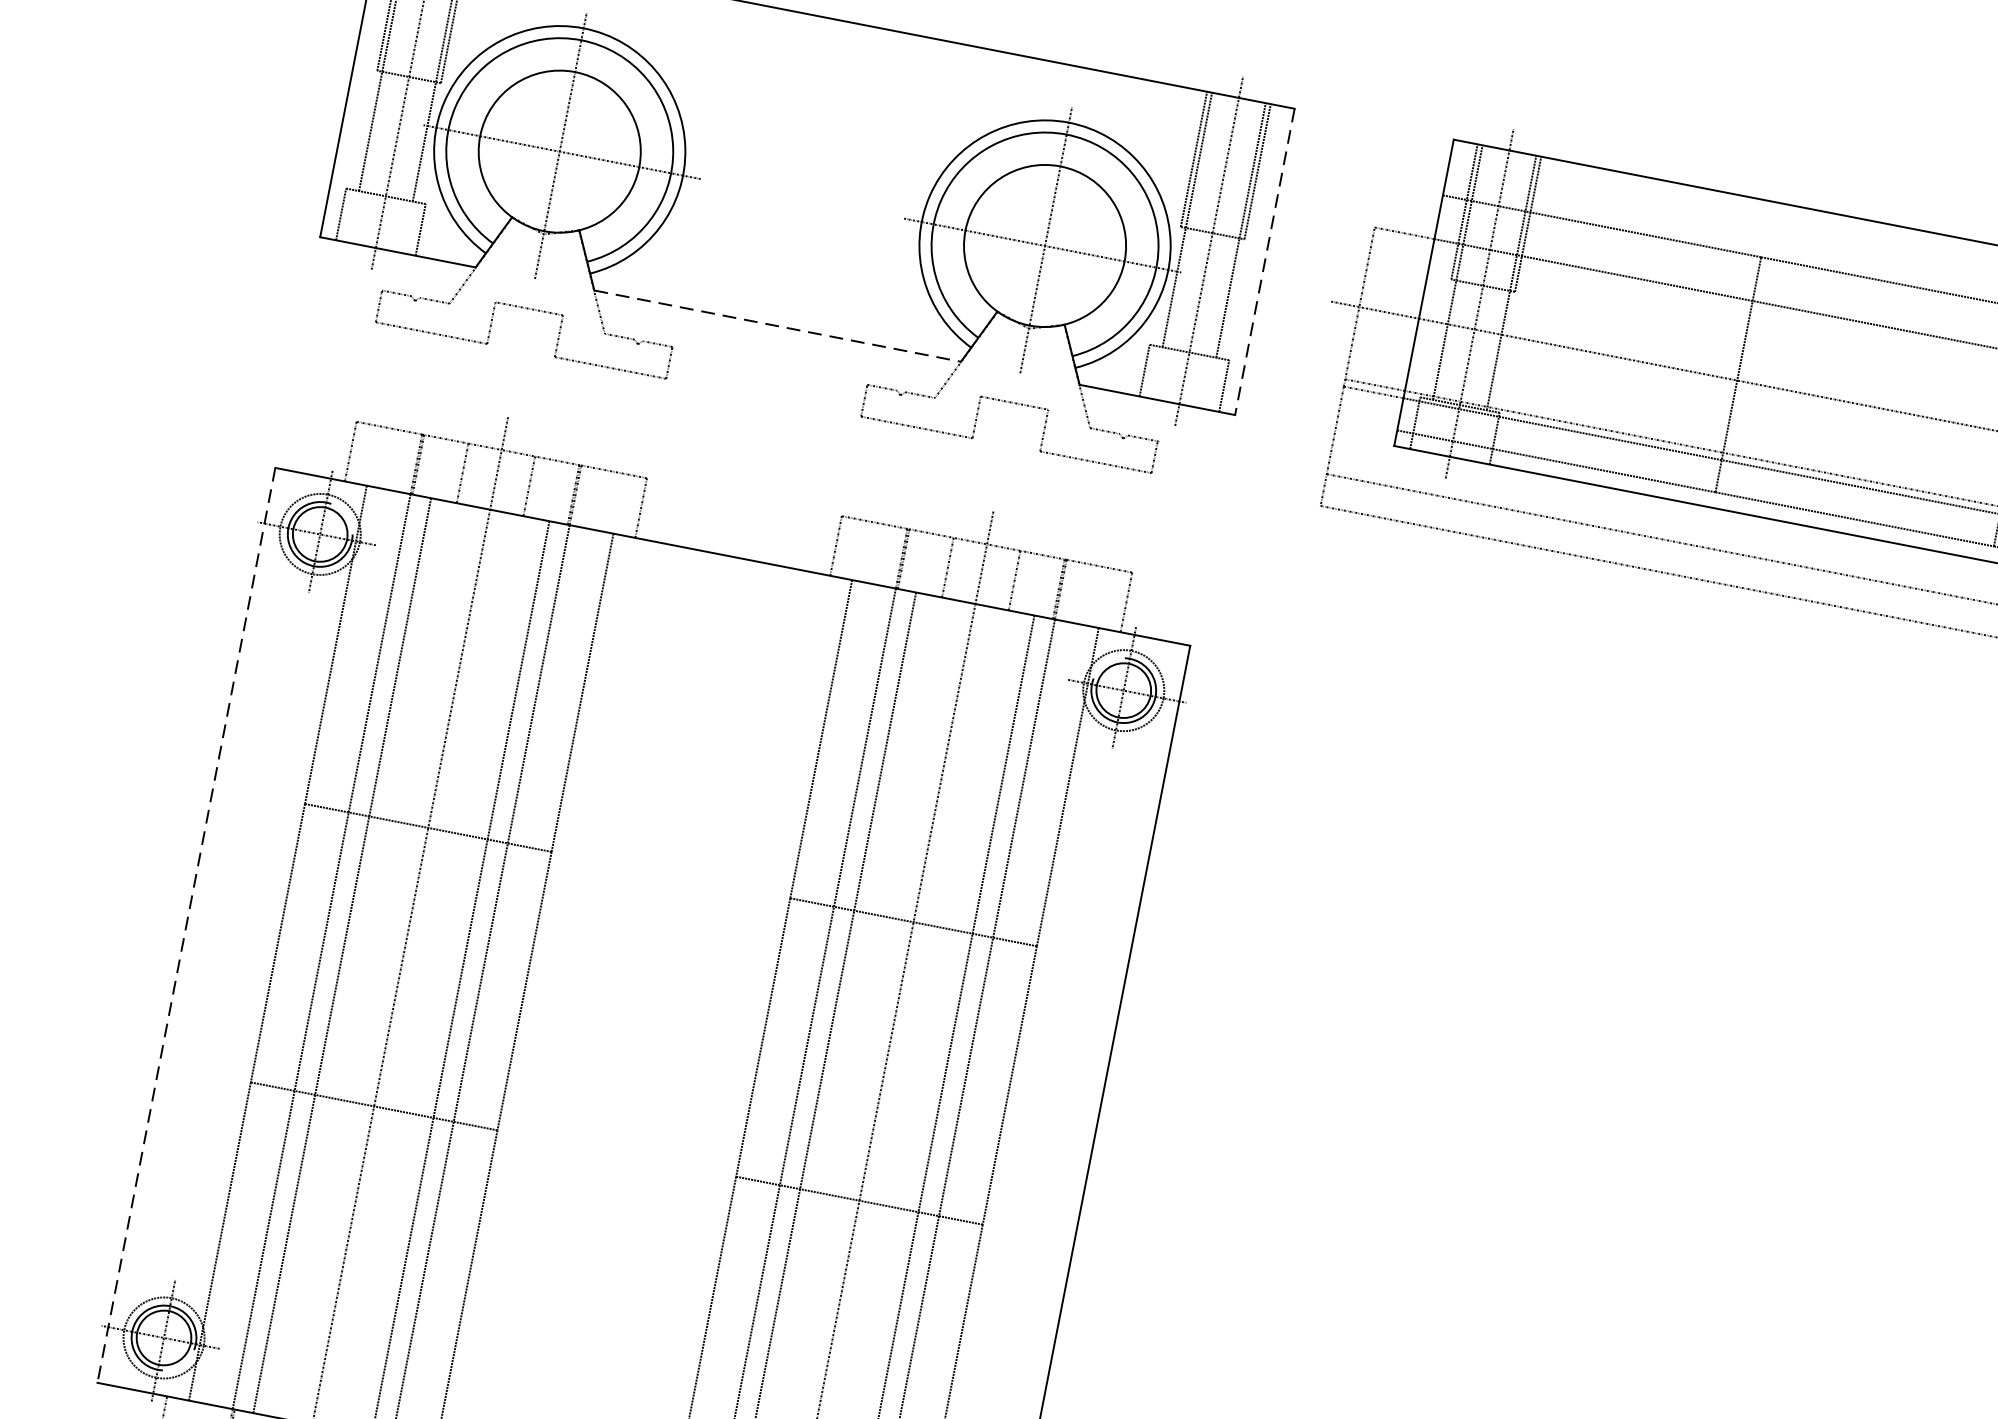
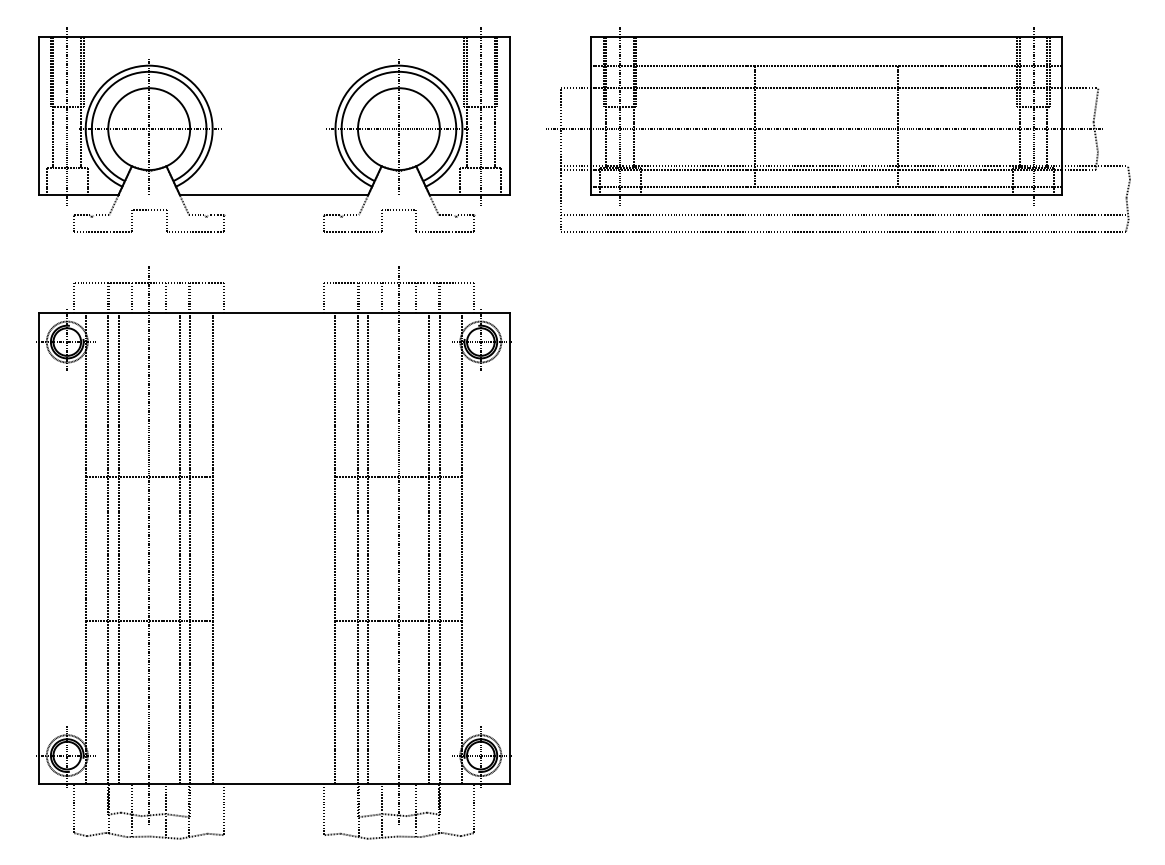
line: (1265, 261) -> (509, 115), dashed -> solid
line: (778, 325) -> (274, 194), dashed -> solid
line: (185, 926) -> (38, 549), dashed -> solid

